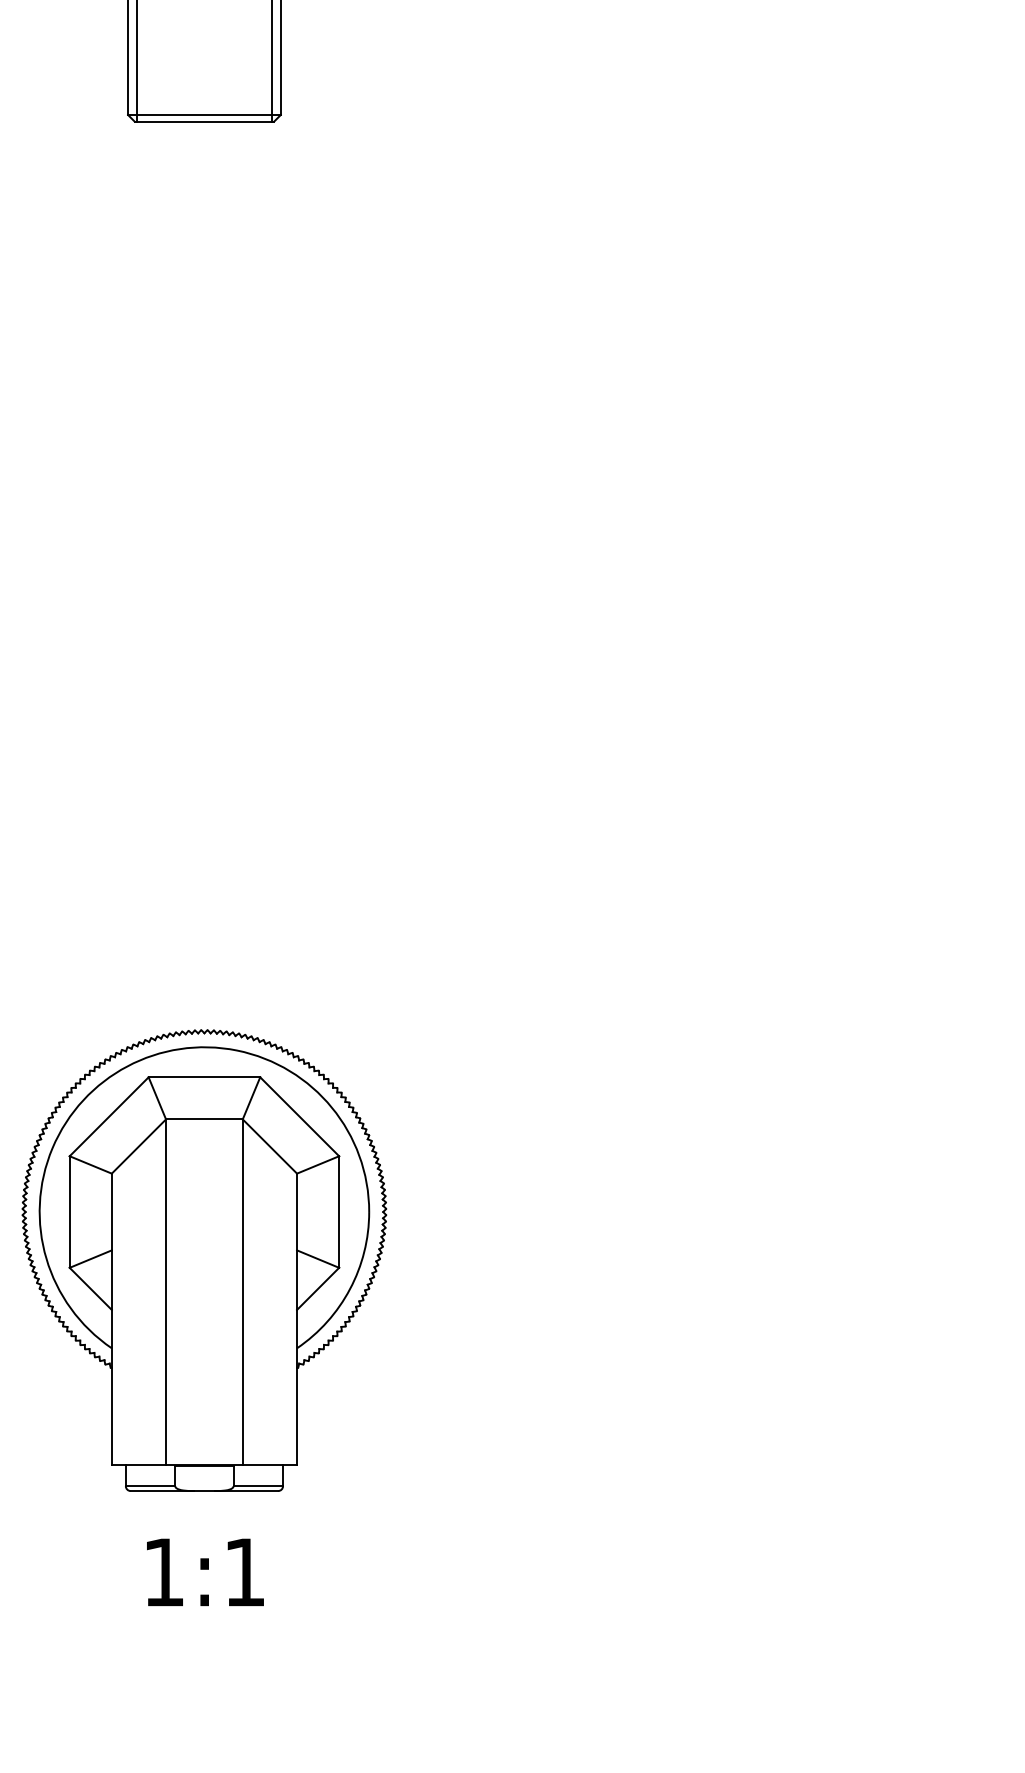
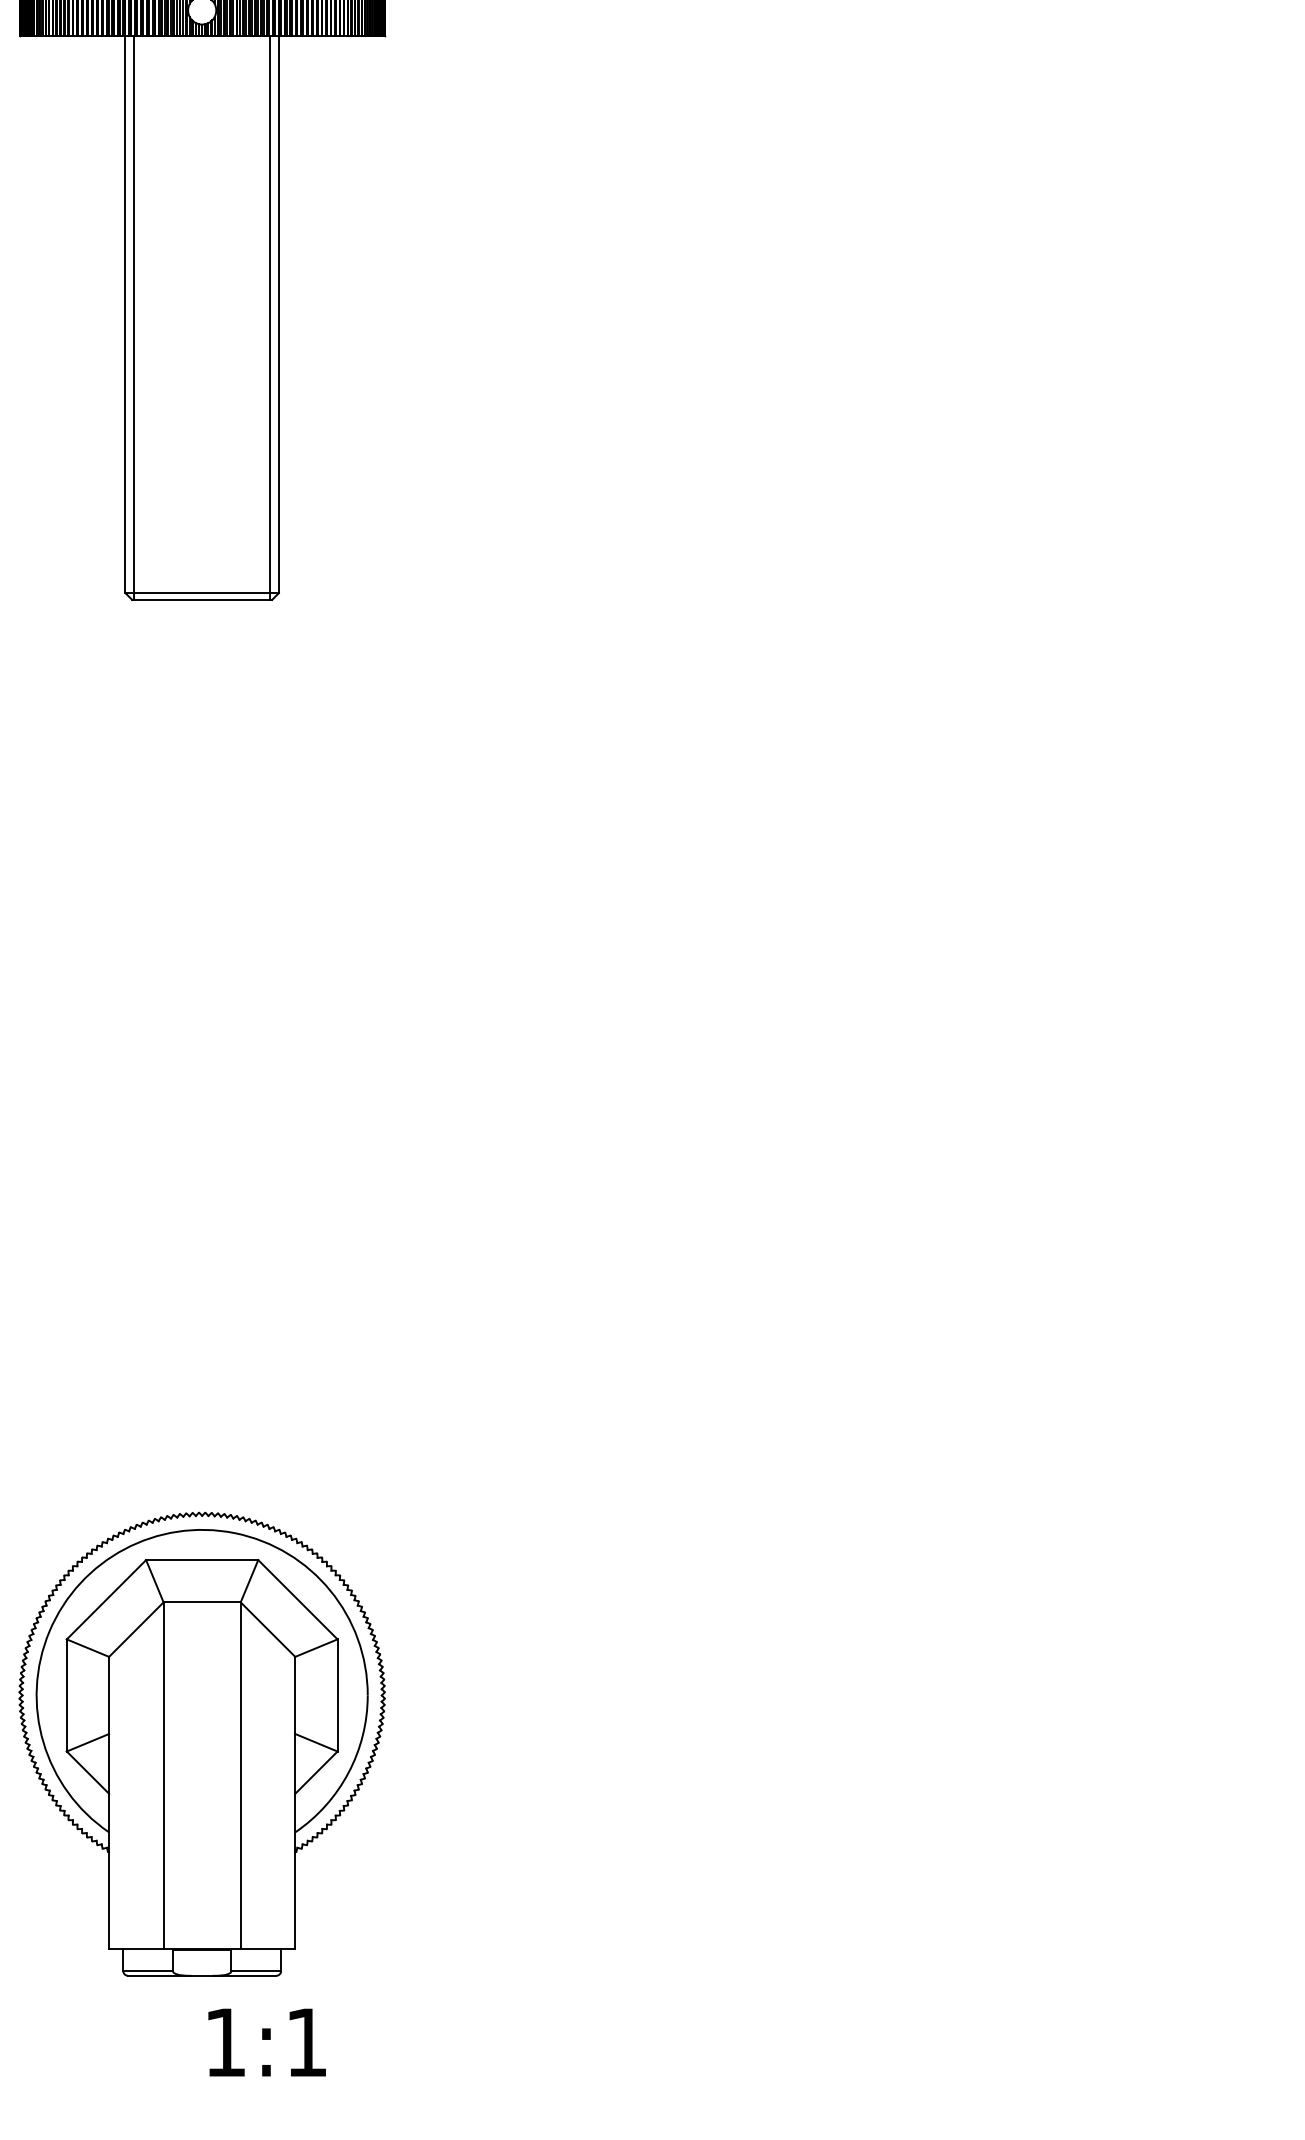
text: (204, 1572) -> (266, 2042), moved

